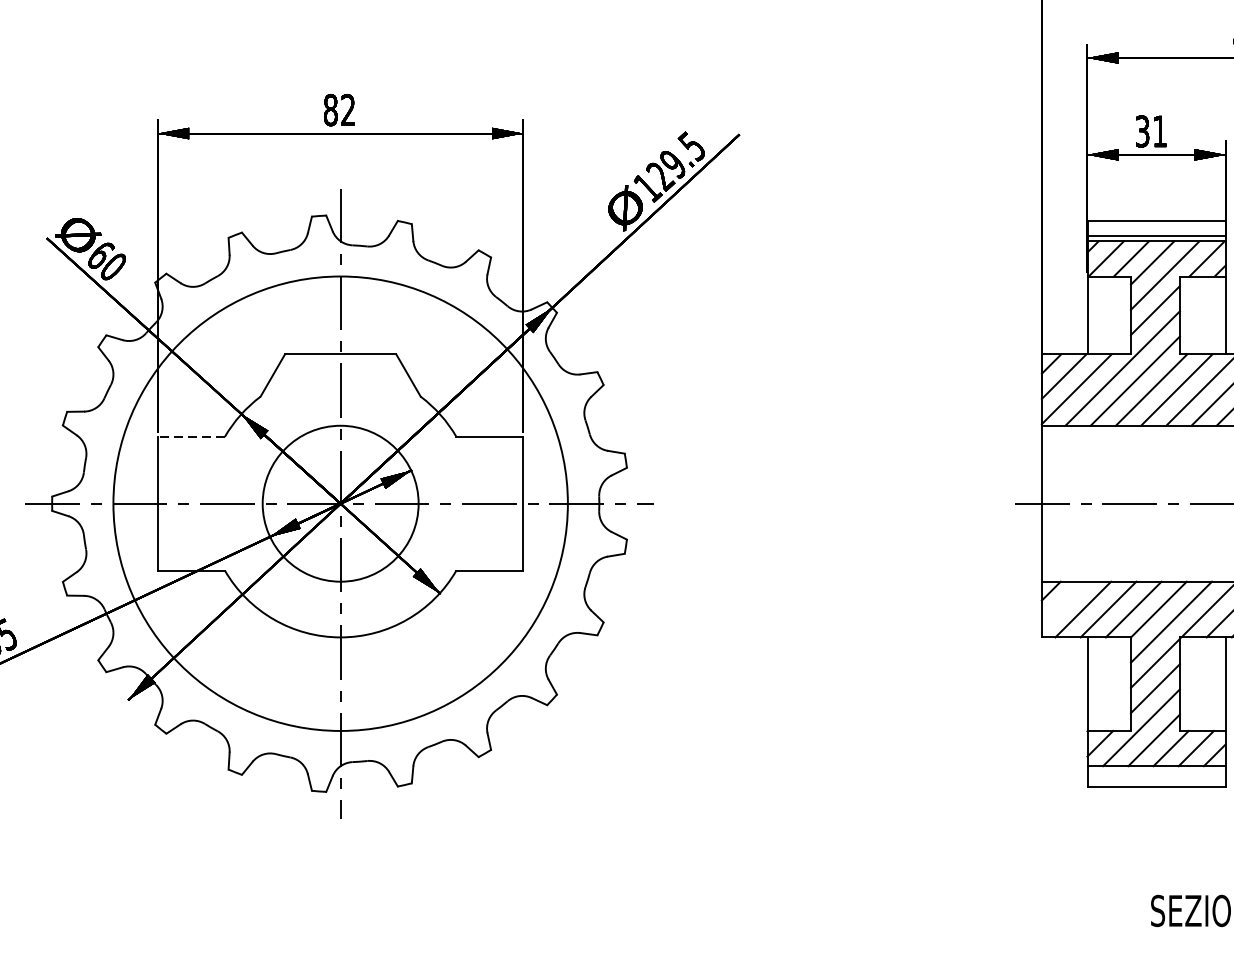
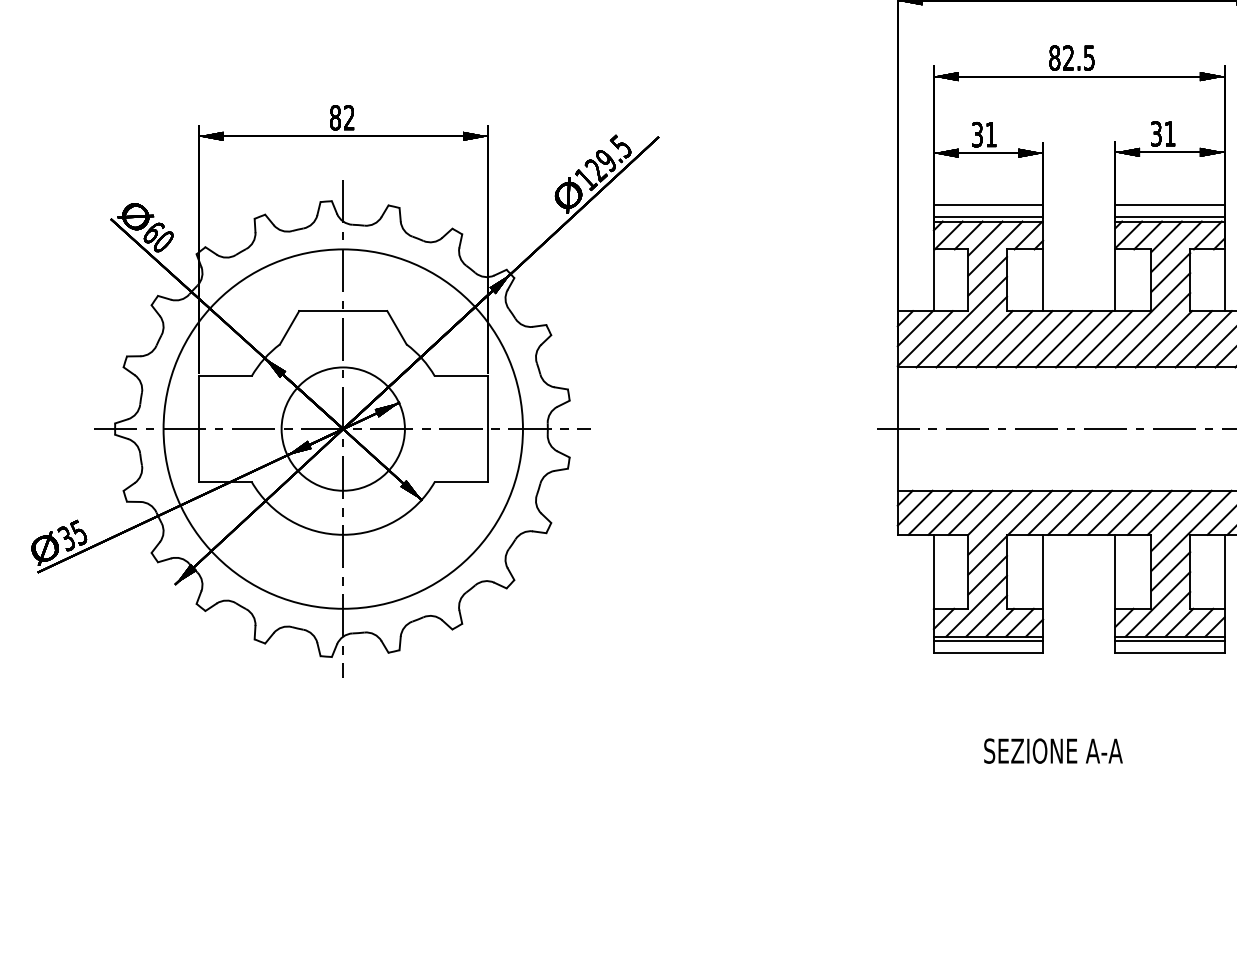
line: (190, 437) -> (224, 376), dashed -> solid
line: (1062, 602) -> (914, 507), added
line: (1156, 772) -> (988, 641), added

